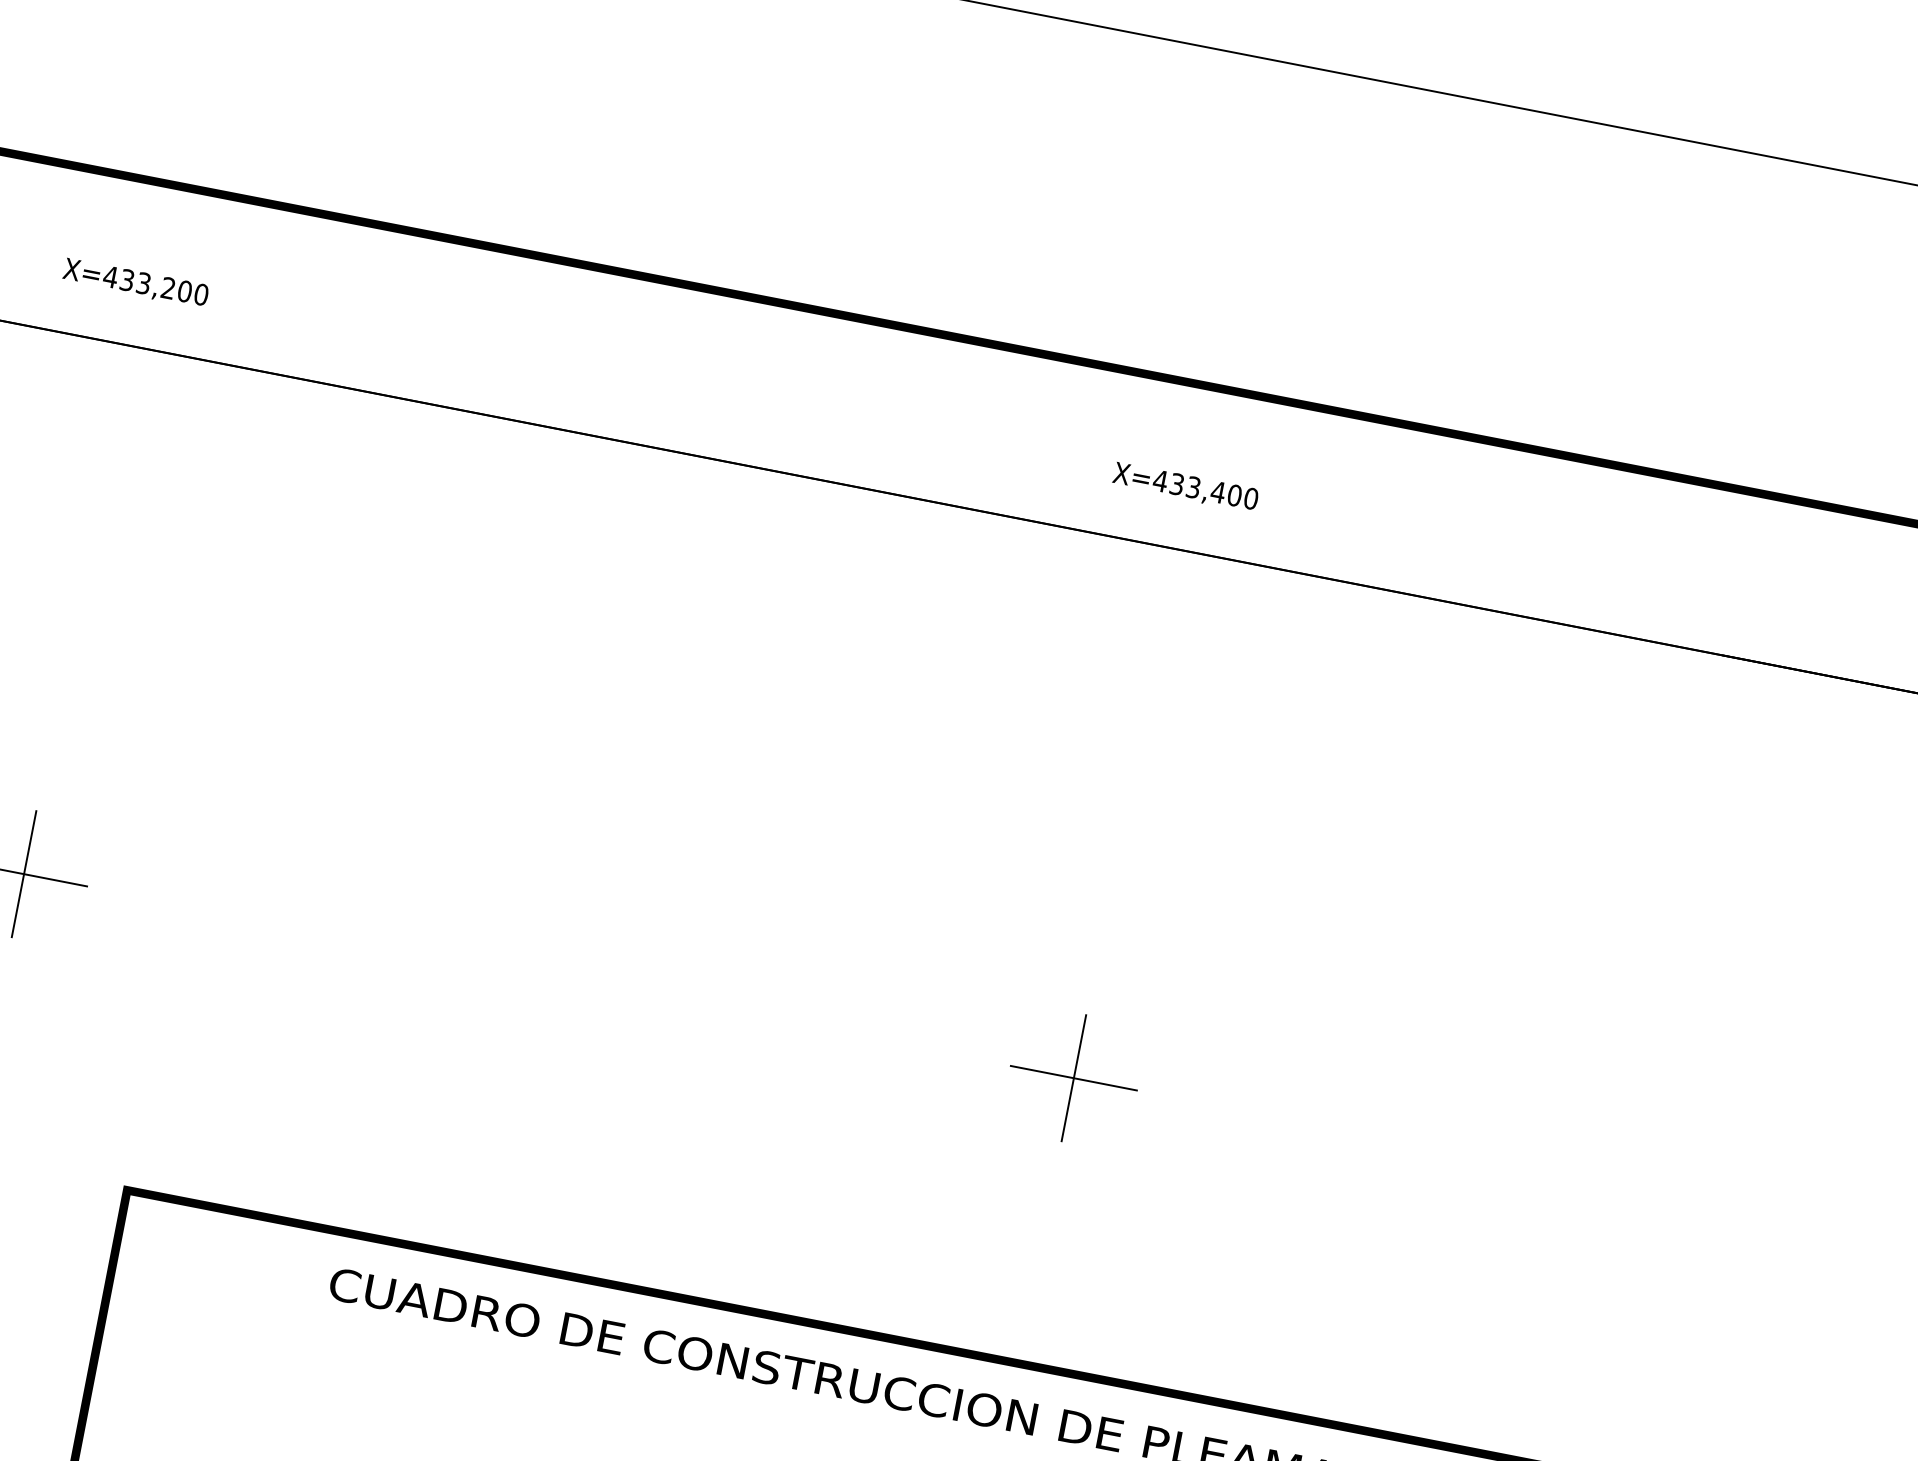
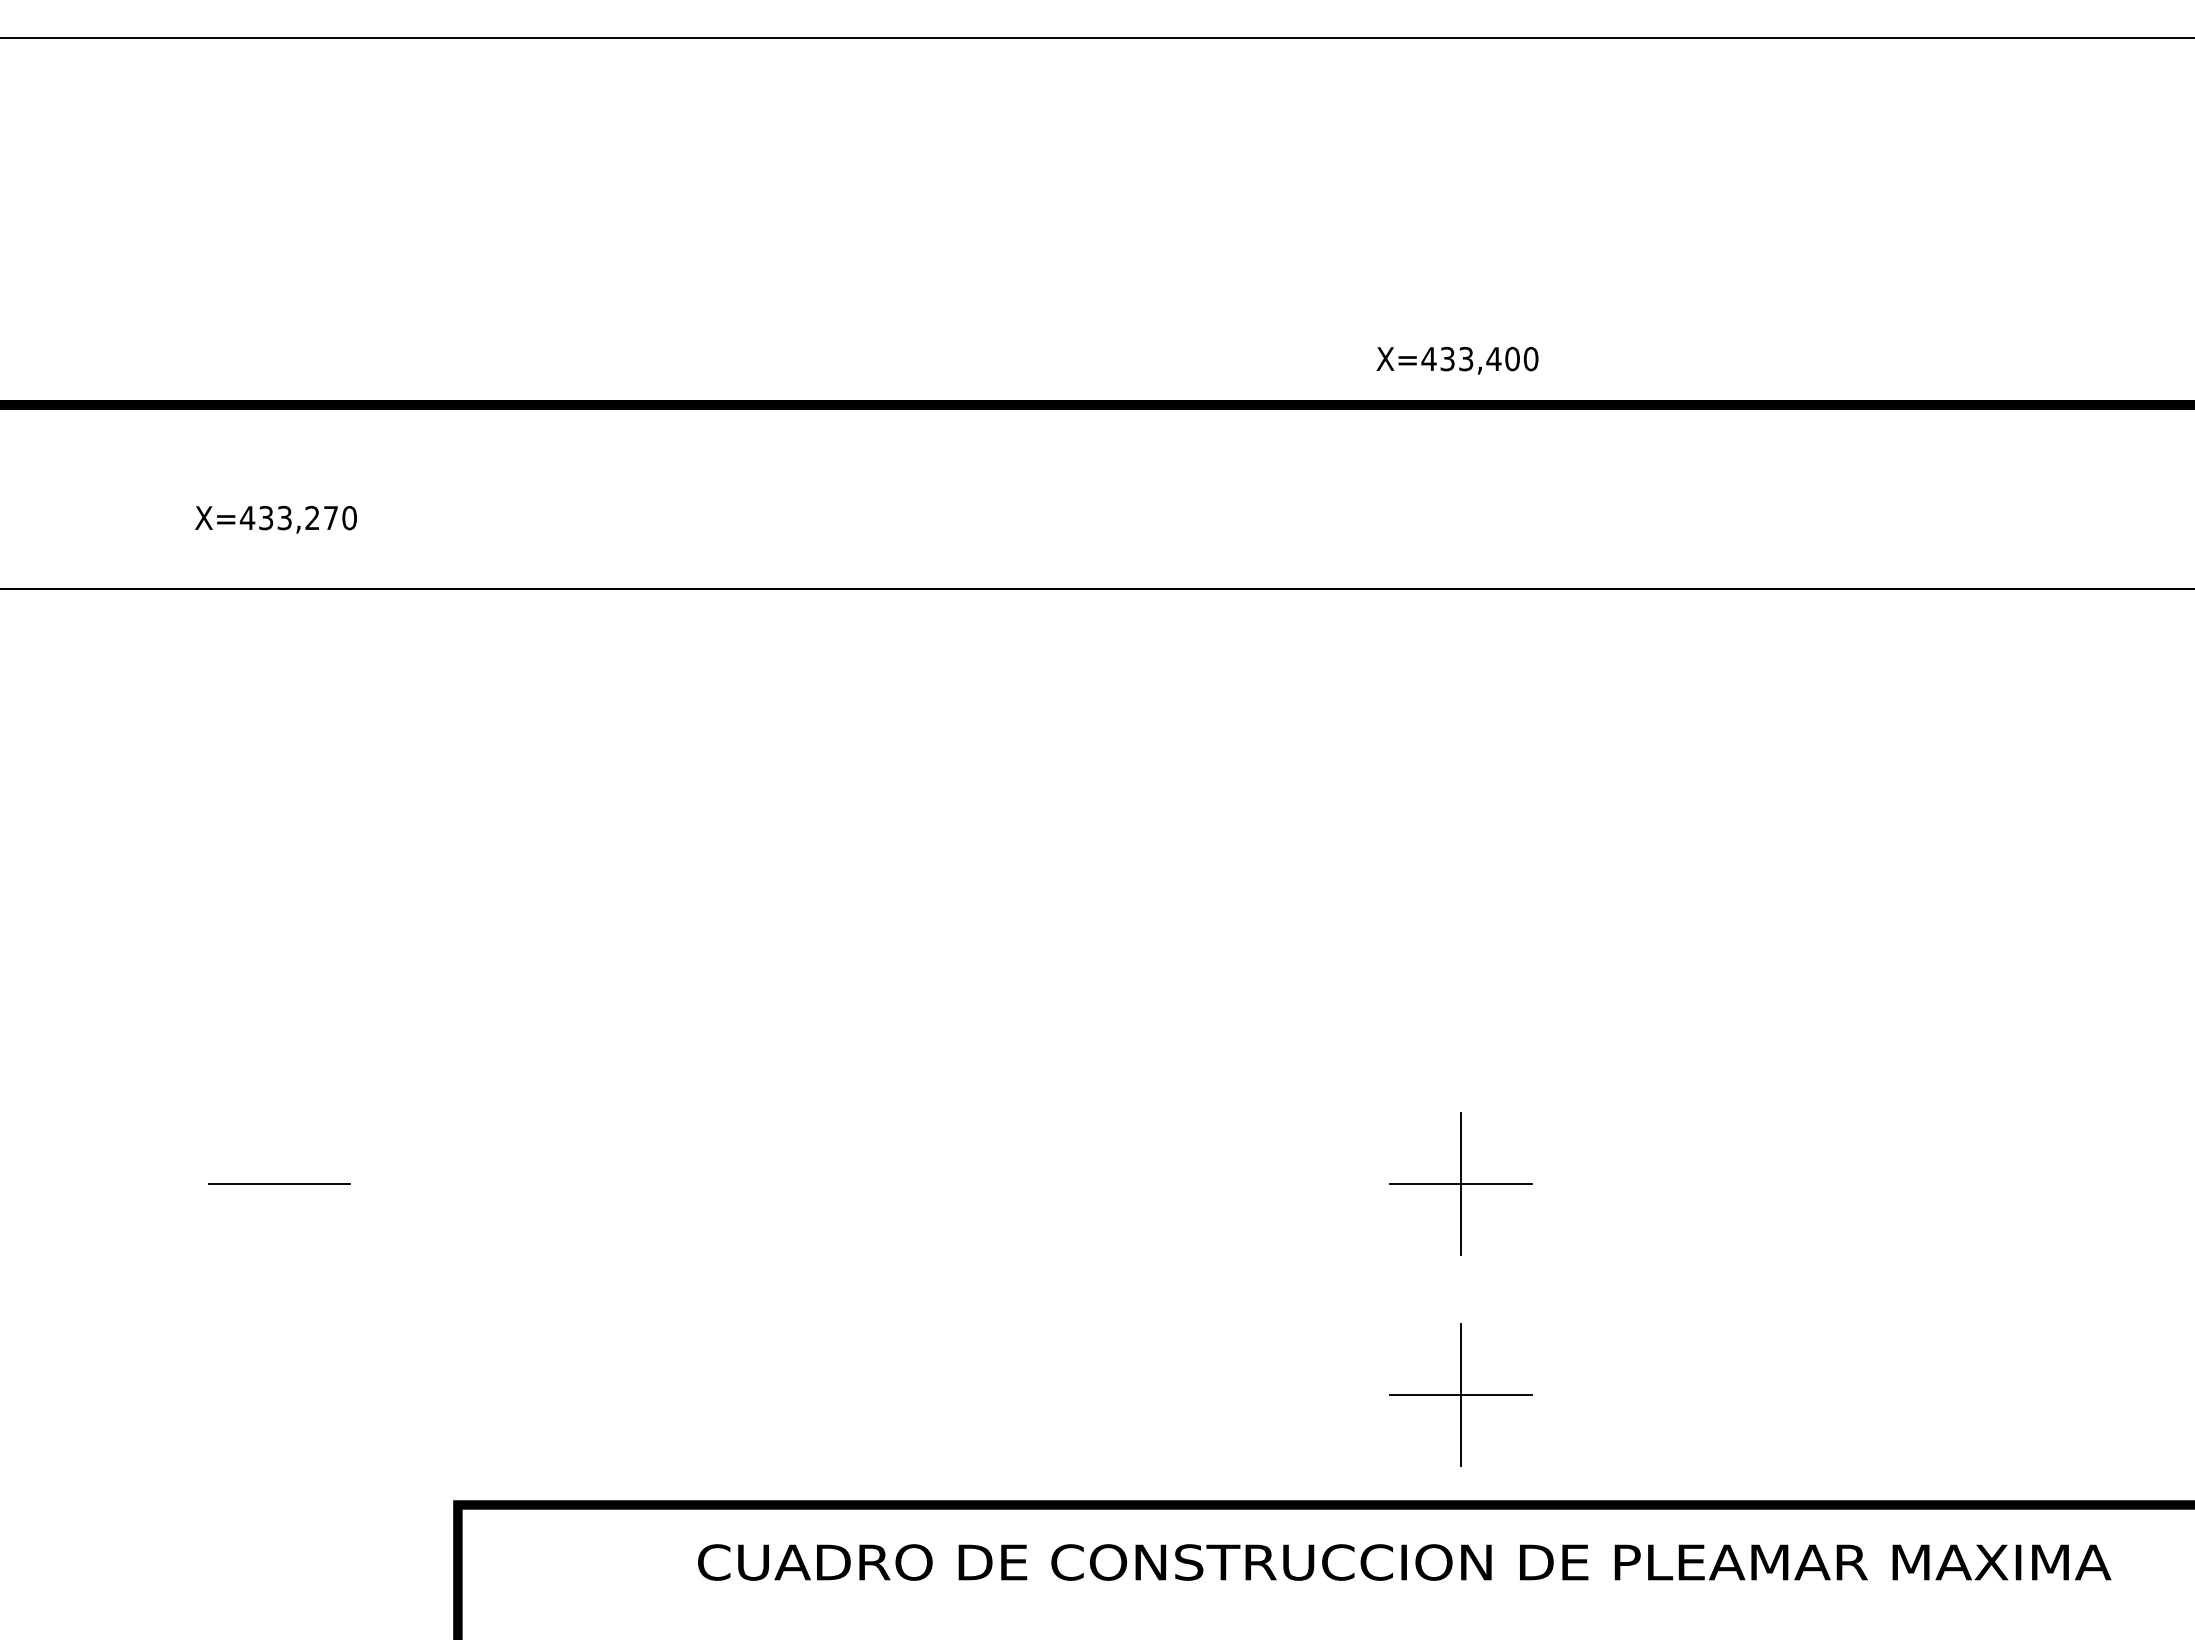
text: (184, 290) -> (330, 517), X=433,200 -> X=433,270
text: (1185, 487) -> (1457, 360), moved
line: (24, 873) -> (279, 1183), removed
part: (1037, 1265) -> (1460, 1394), added

